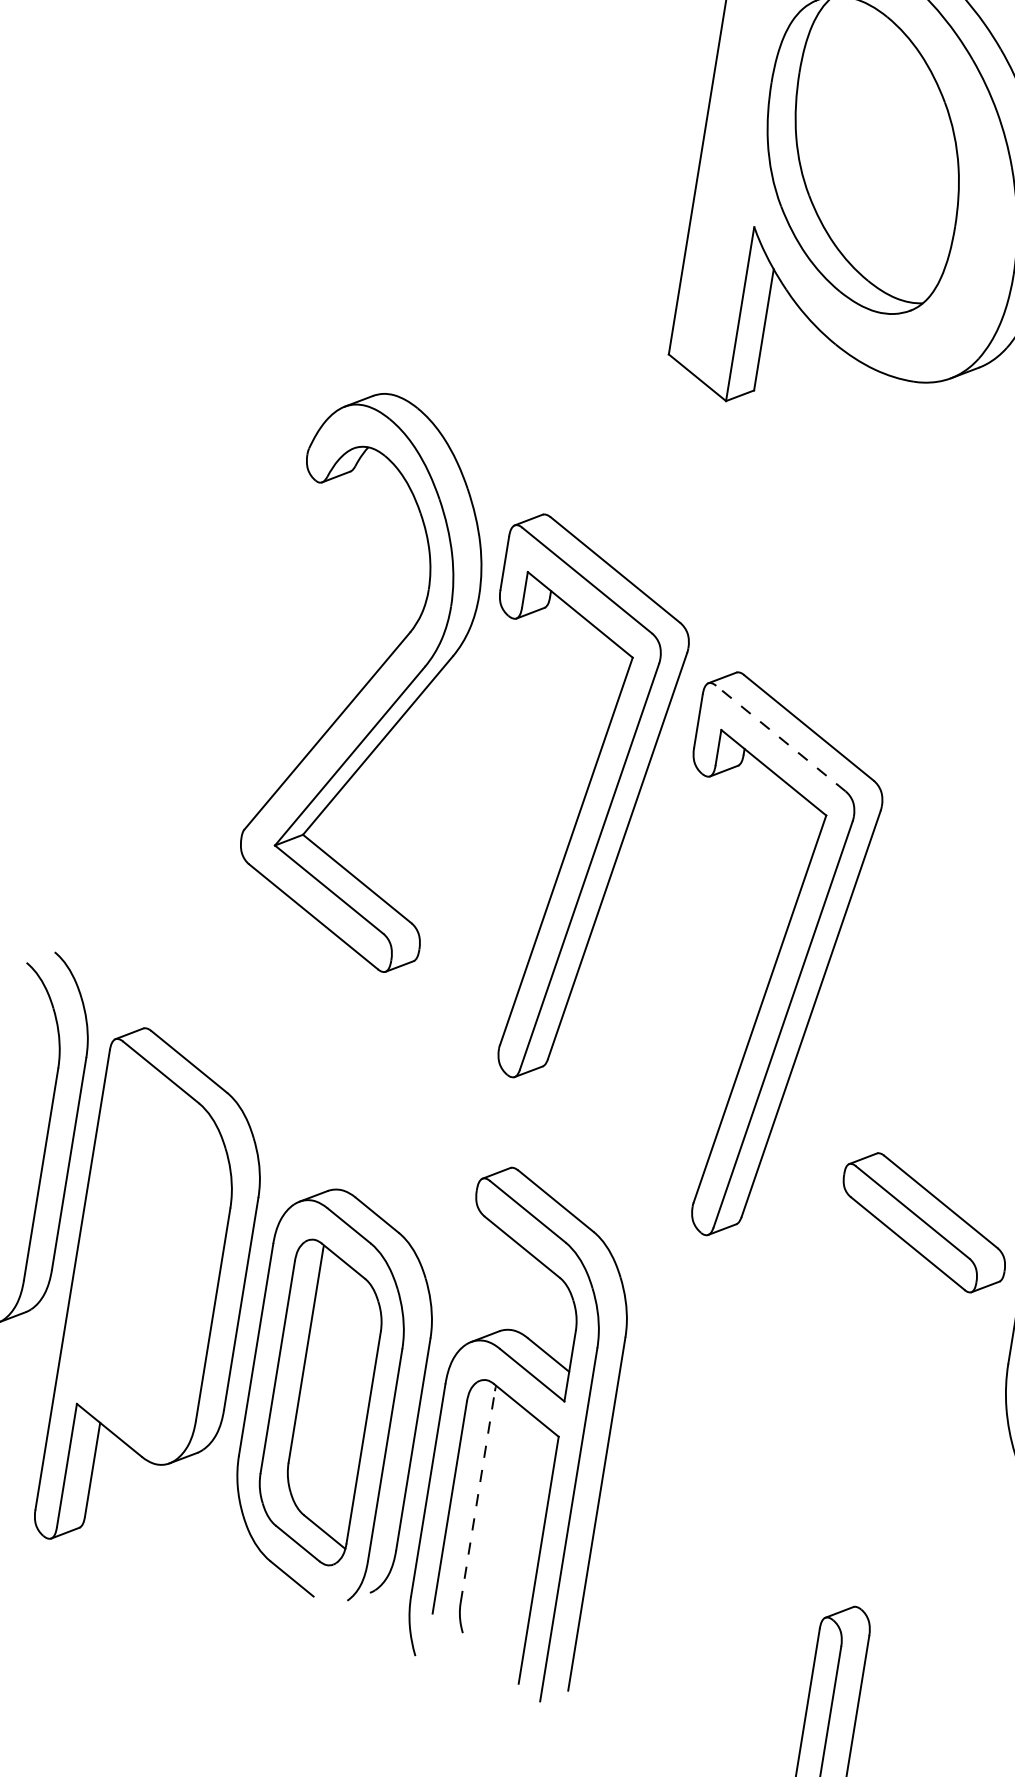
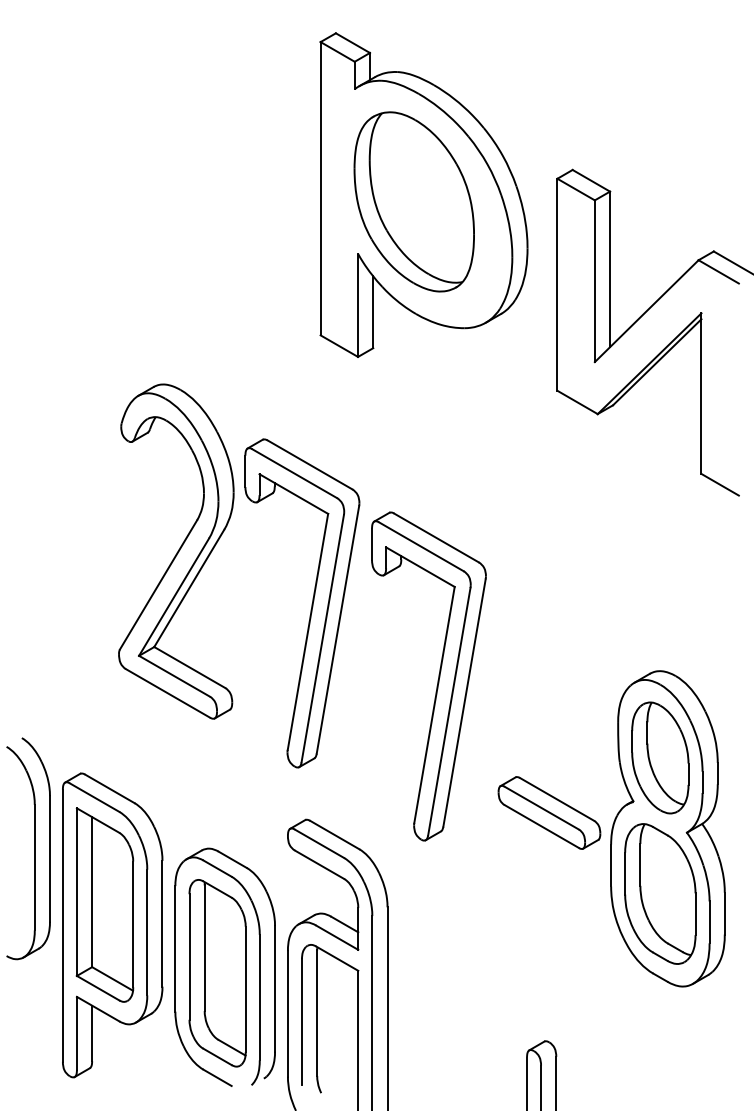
line: (781, 738) -> (421, 546), dashed -> solid
part: (148, 1255) -> (104, 904), added
line: (478, 1497) -> (317, 1013), dashed -> solid

